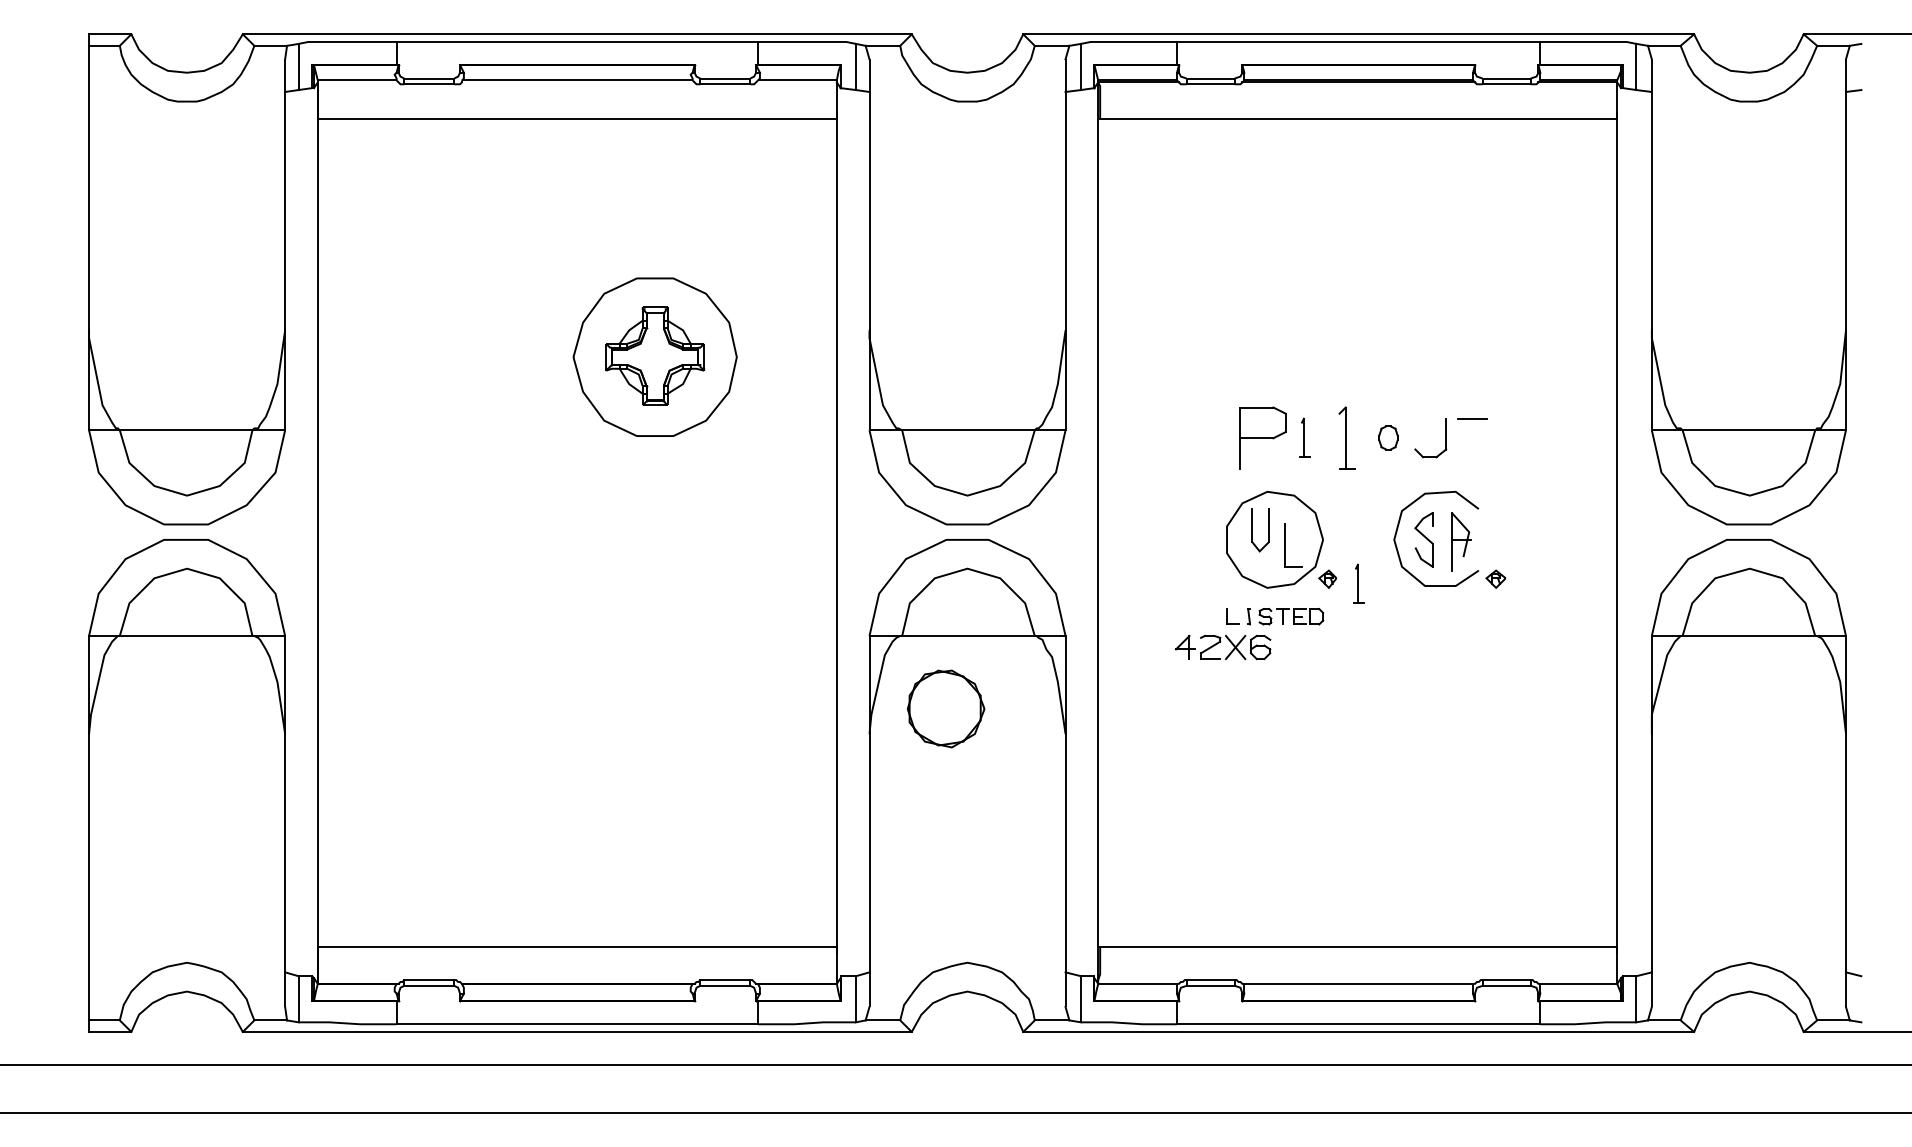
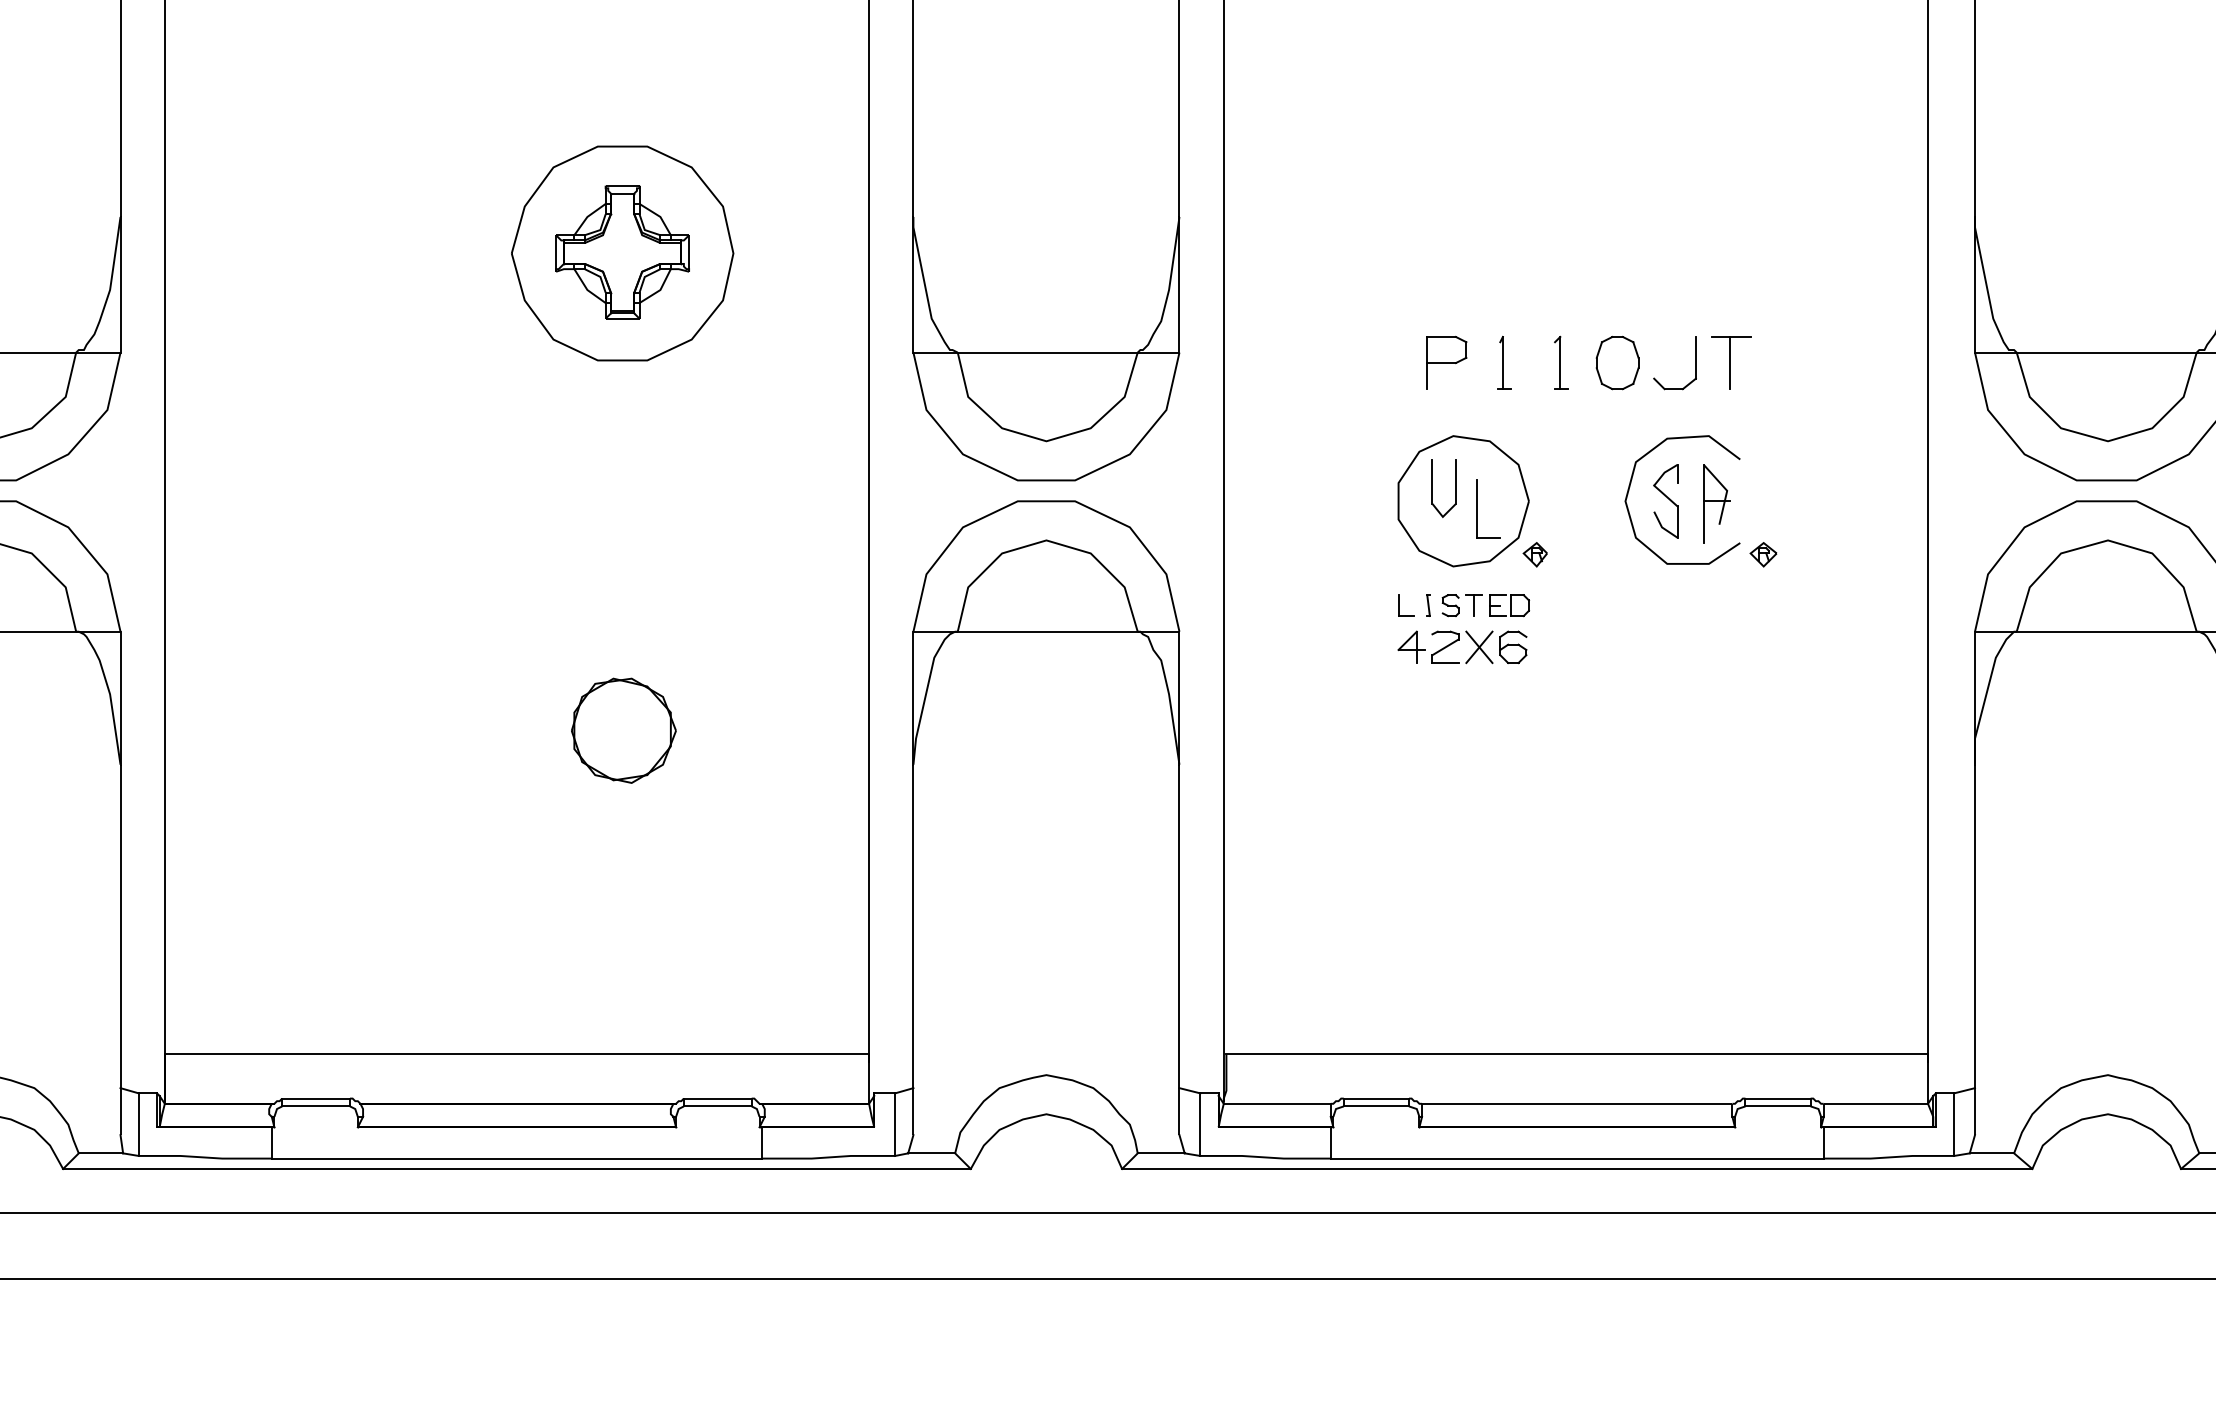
part: (1262, 437) -> (1446, 362), size x0.62
part: (1346, 437) -> (1560, 362), size x0.62
part: (1388, 437) -> (1617, 362), size x1.67
line: (1471, 437) -> (1730, 362), added
part: (1358, 583) -> (1576, 560), removed
part: (1223, 647) -> (1462, 647), moved
part: (946, 708) -> (624, 730), moved

